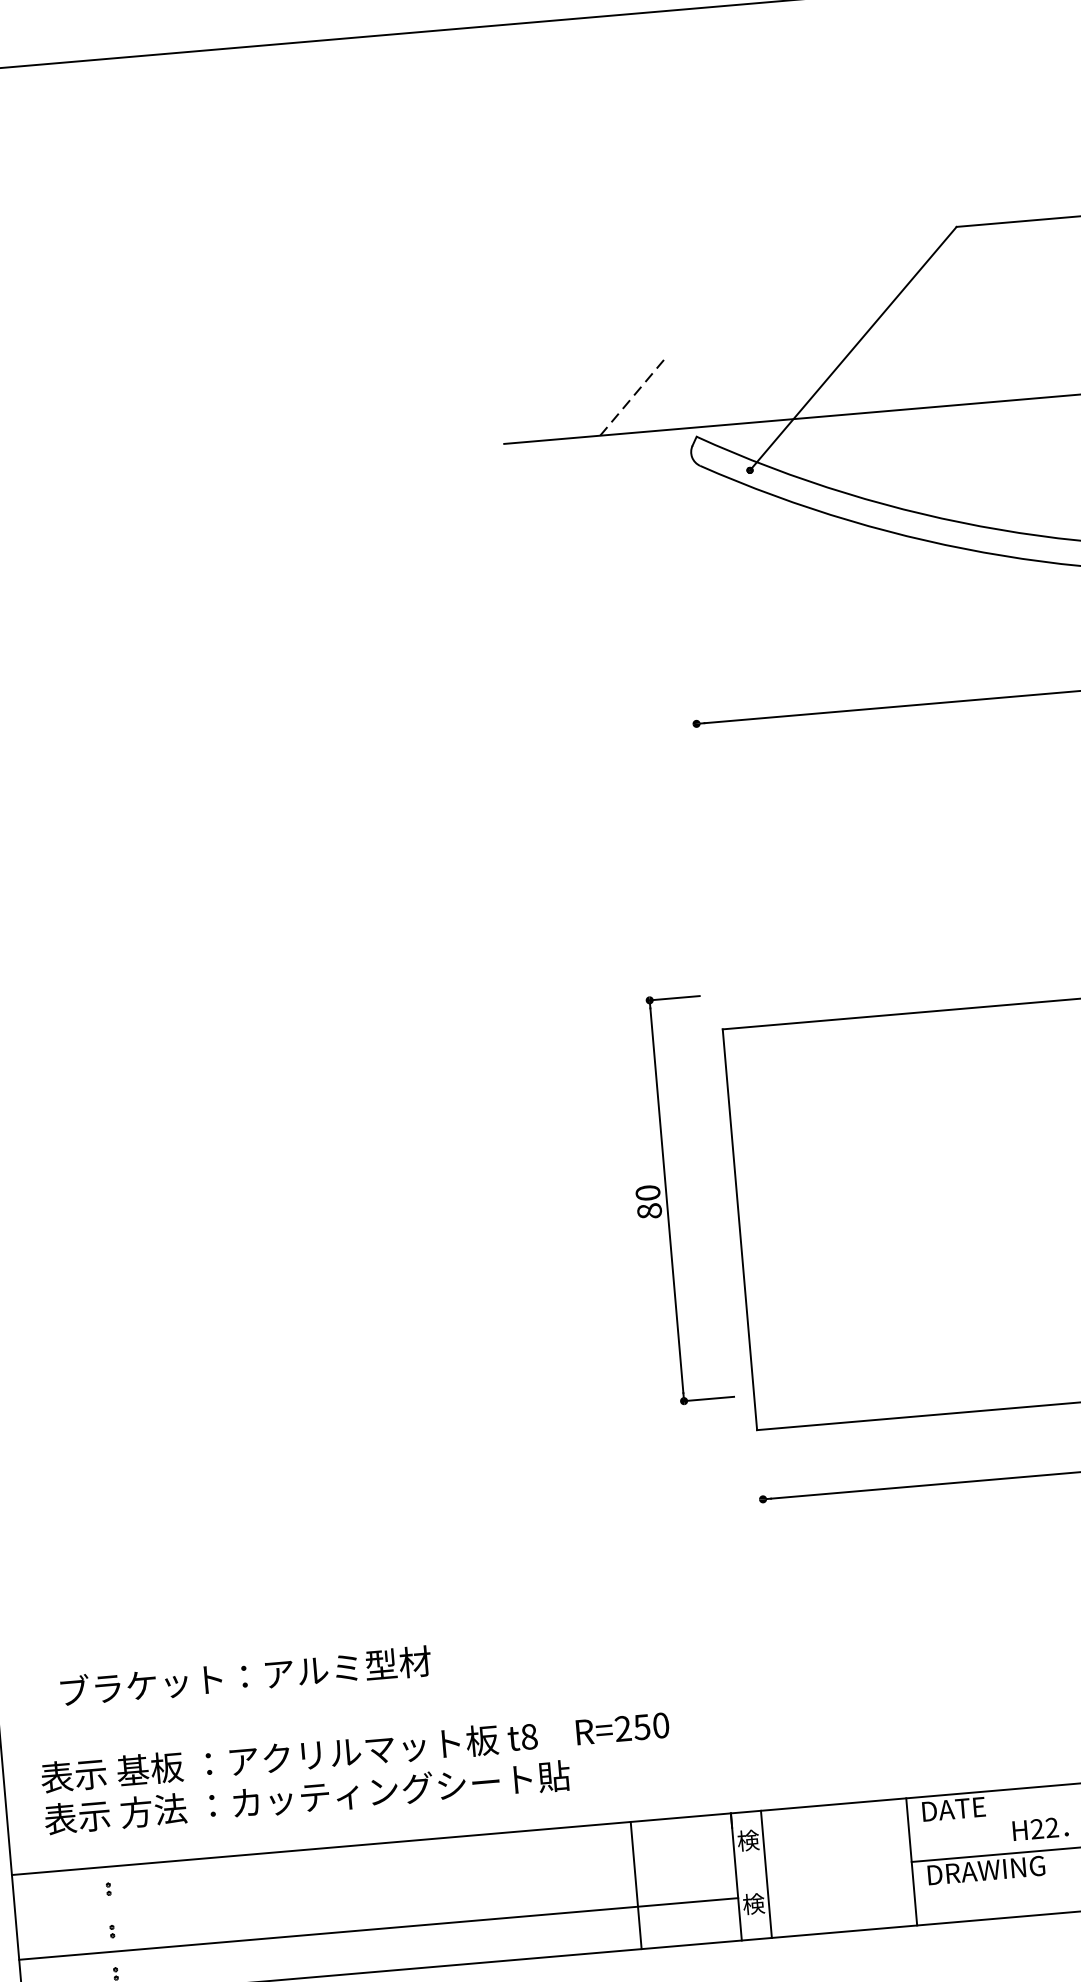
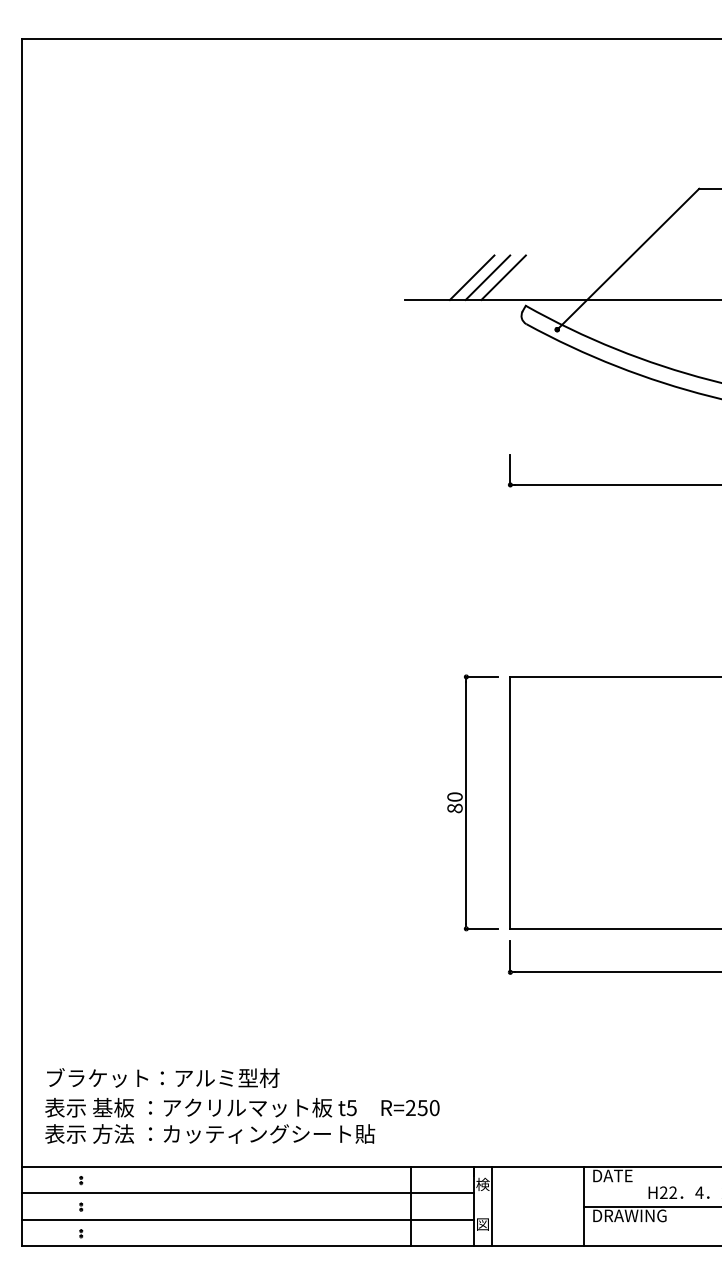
line: (657, 394) -> (503, 277), added
line: (633, 396) -> (488, 277), dashed -> solid
line: (606, 399) -> (471, 277), added
line: (694, 699) -> (510, 469), added
part: (676, 1199) -> (472, 802), moved
line: (761, 1474) -> (510, 956), added
text: (246, 1675) -> (163, 1077), moved
text: (528, 1736) -> (351, 1107), t8 -> t5
line: (374, 1887) -> (247, 1193), added
text: (752, 1902) -> (482, 1223), 検 -> 図

